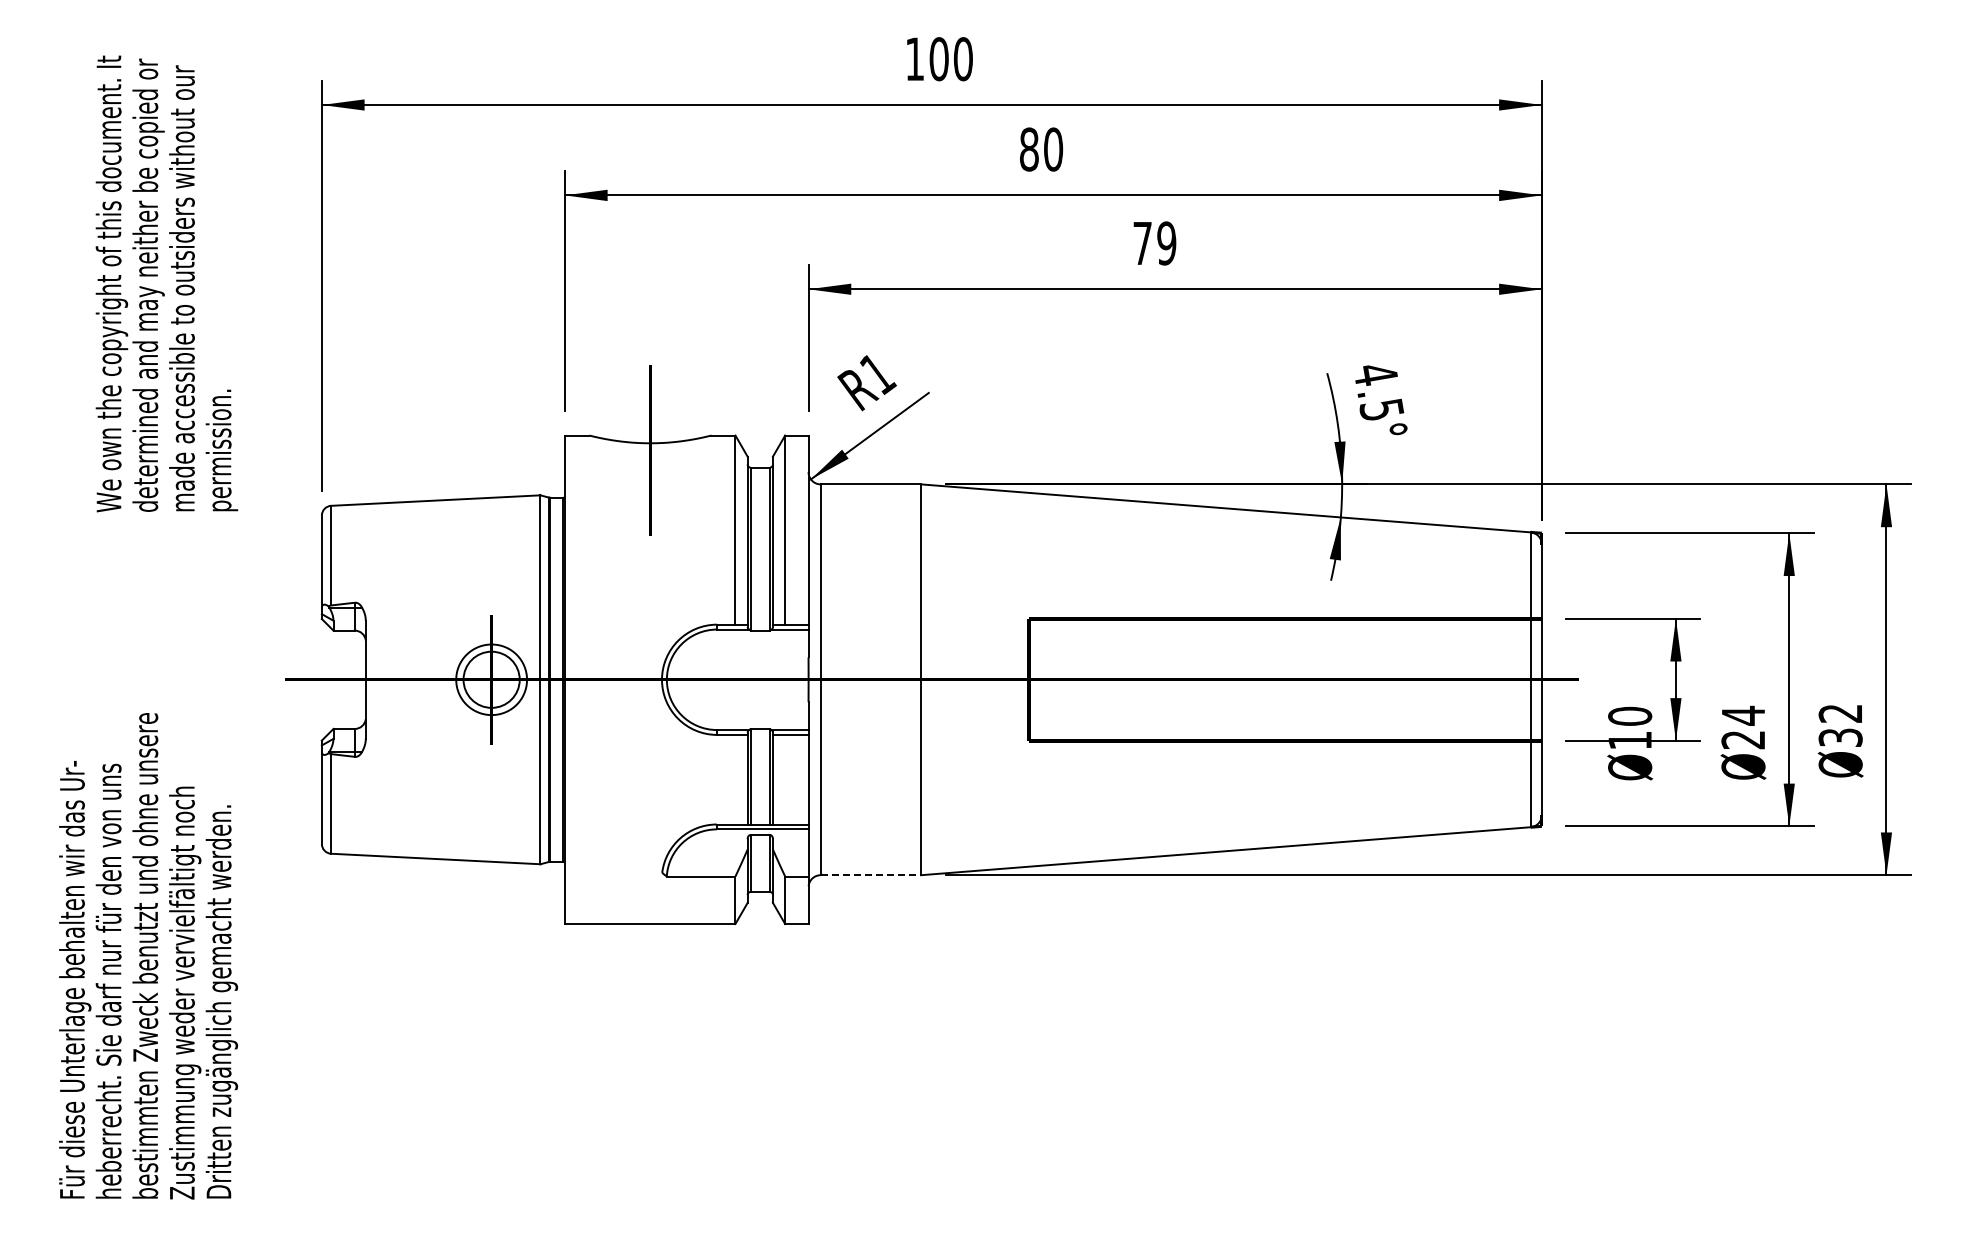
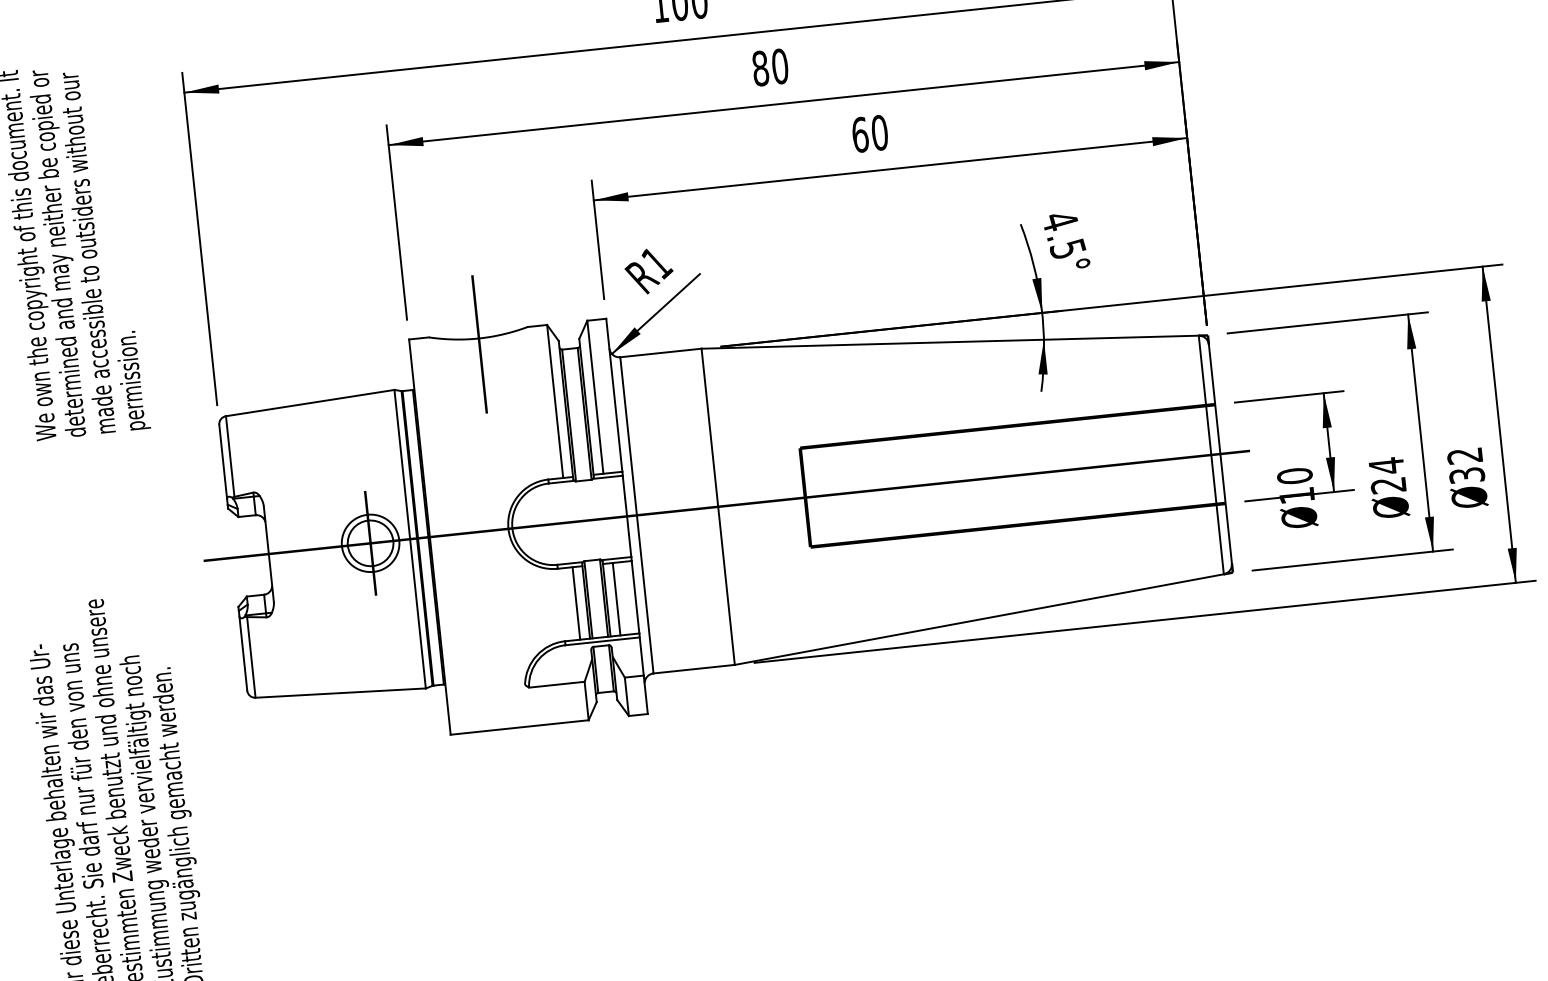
text: (1154, 243) -> (869, 133), 79 -> 60
line: (735, 779) -> (576, 603), added
line: (785, 779) -> (616, 599), added
line: (871, 875) -> (694, 669), dashed -> solid

